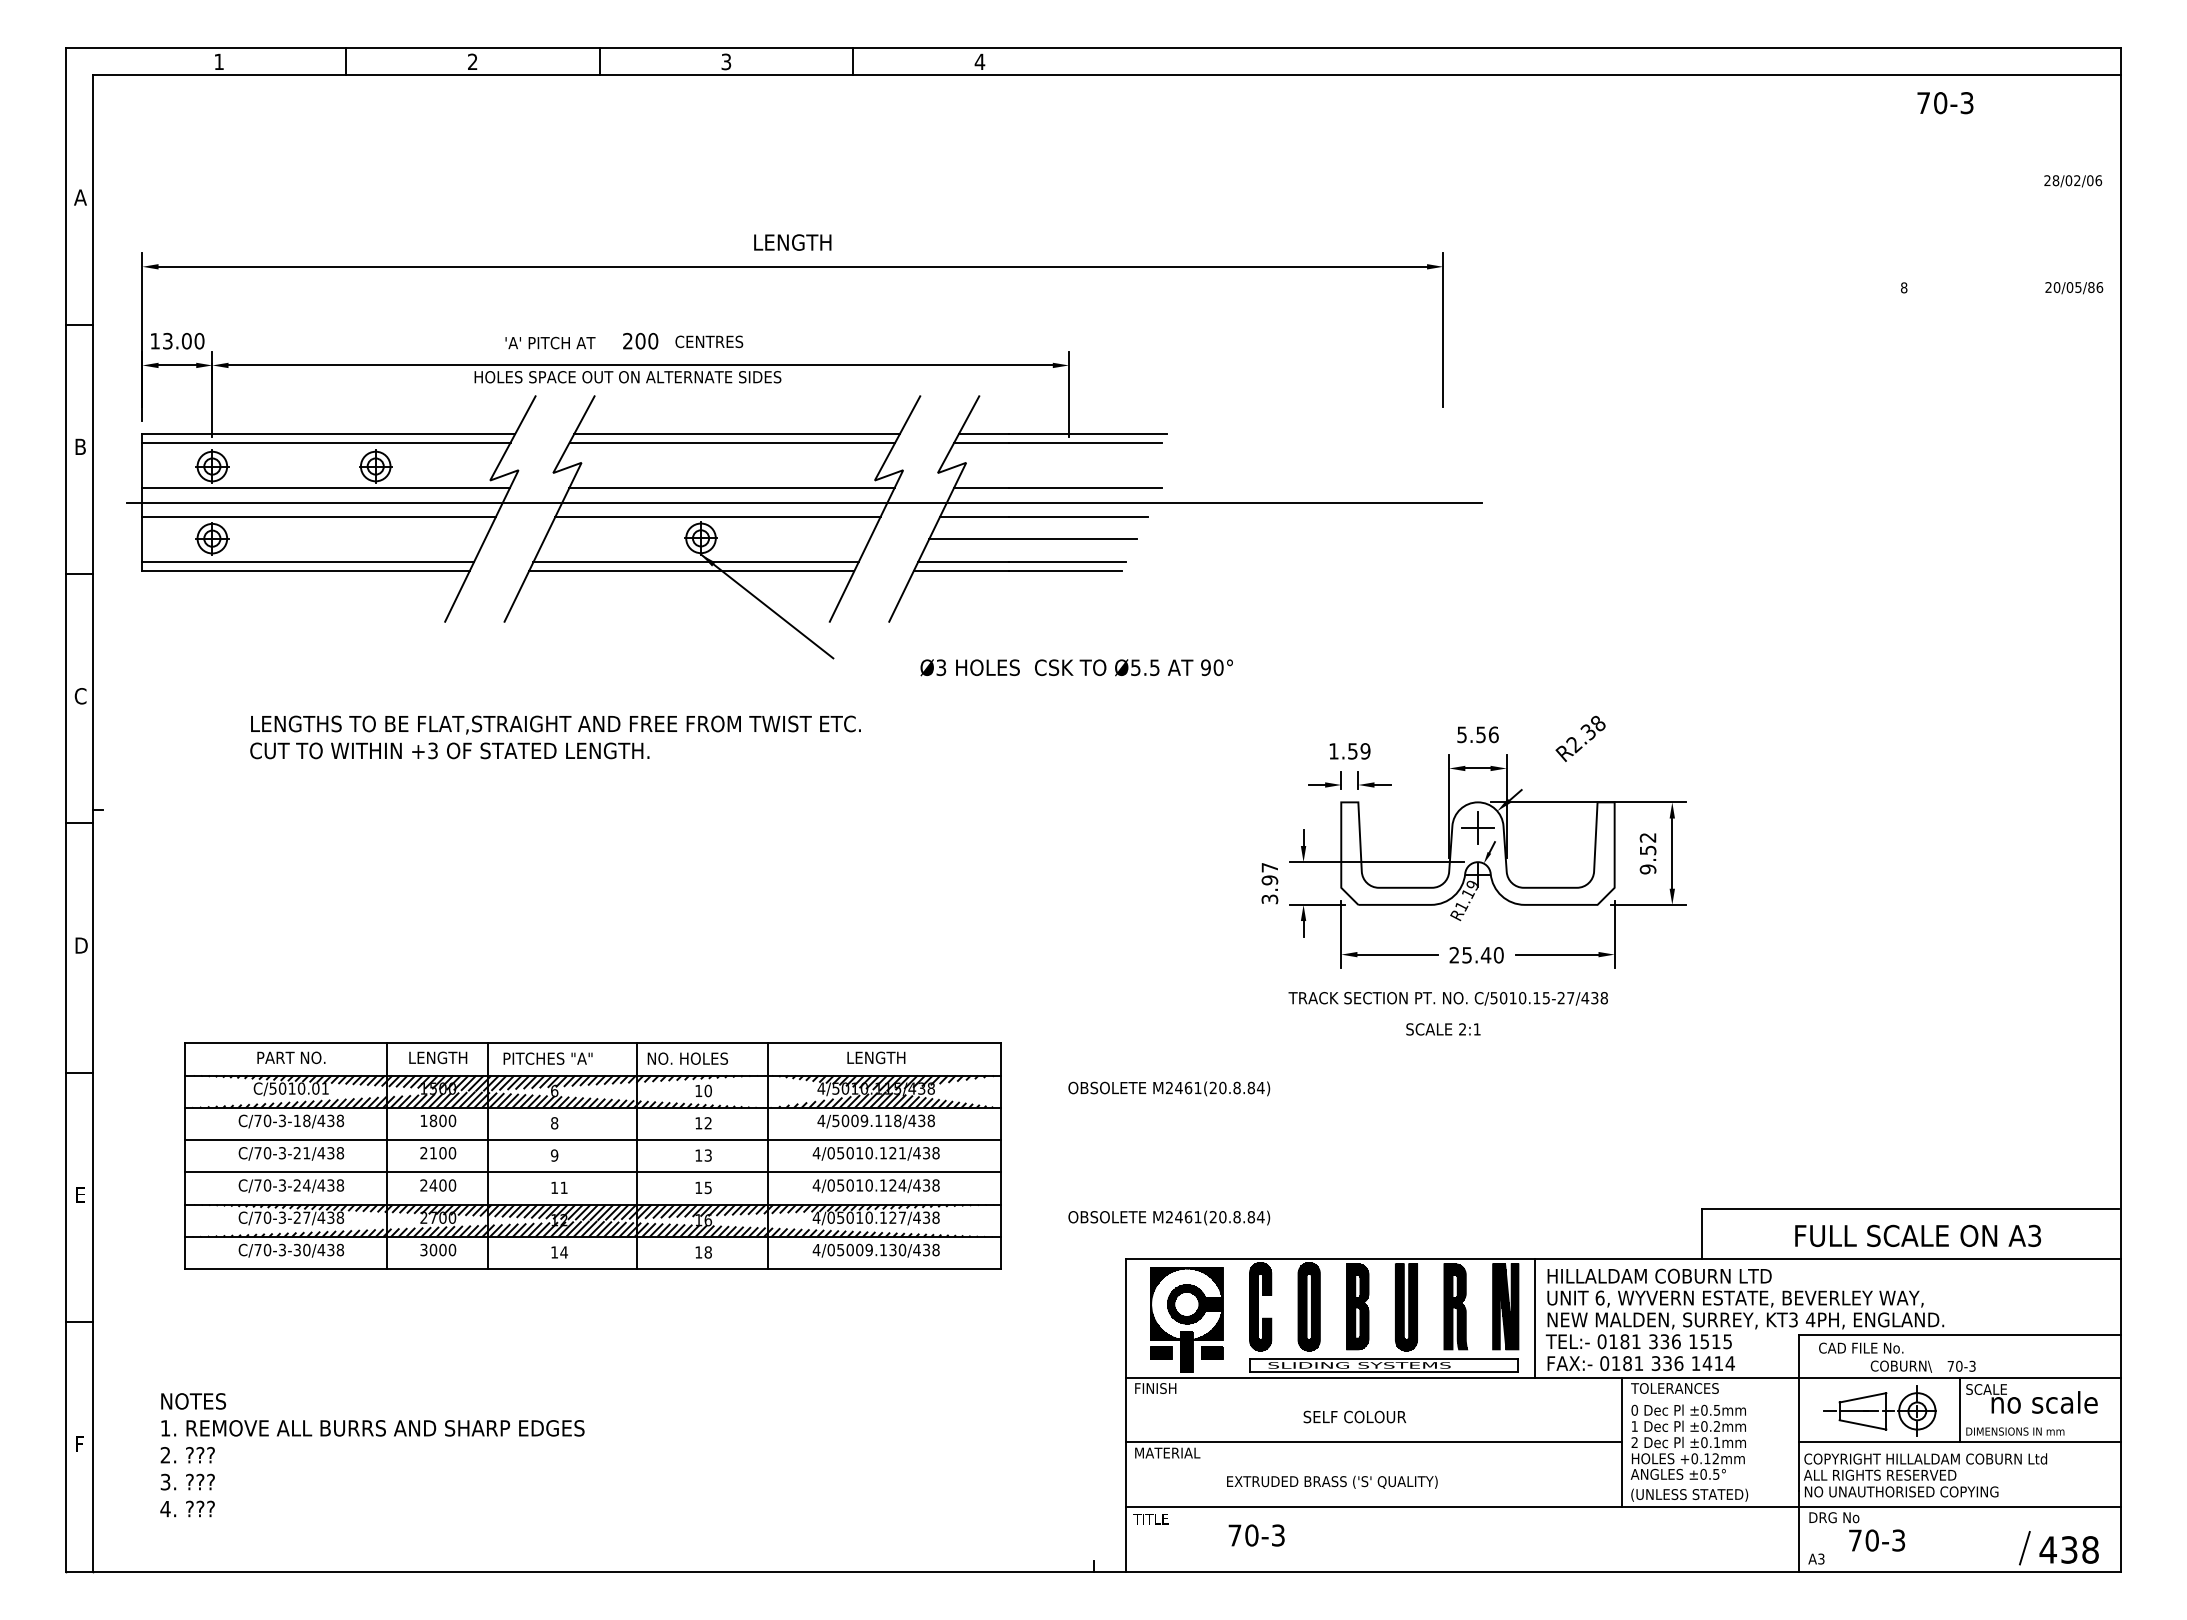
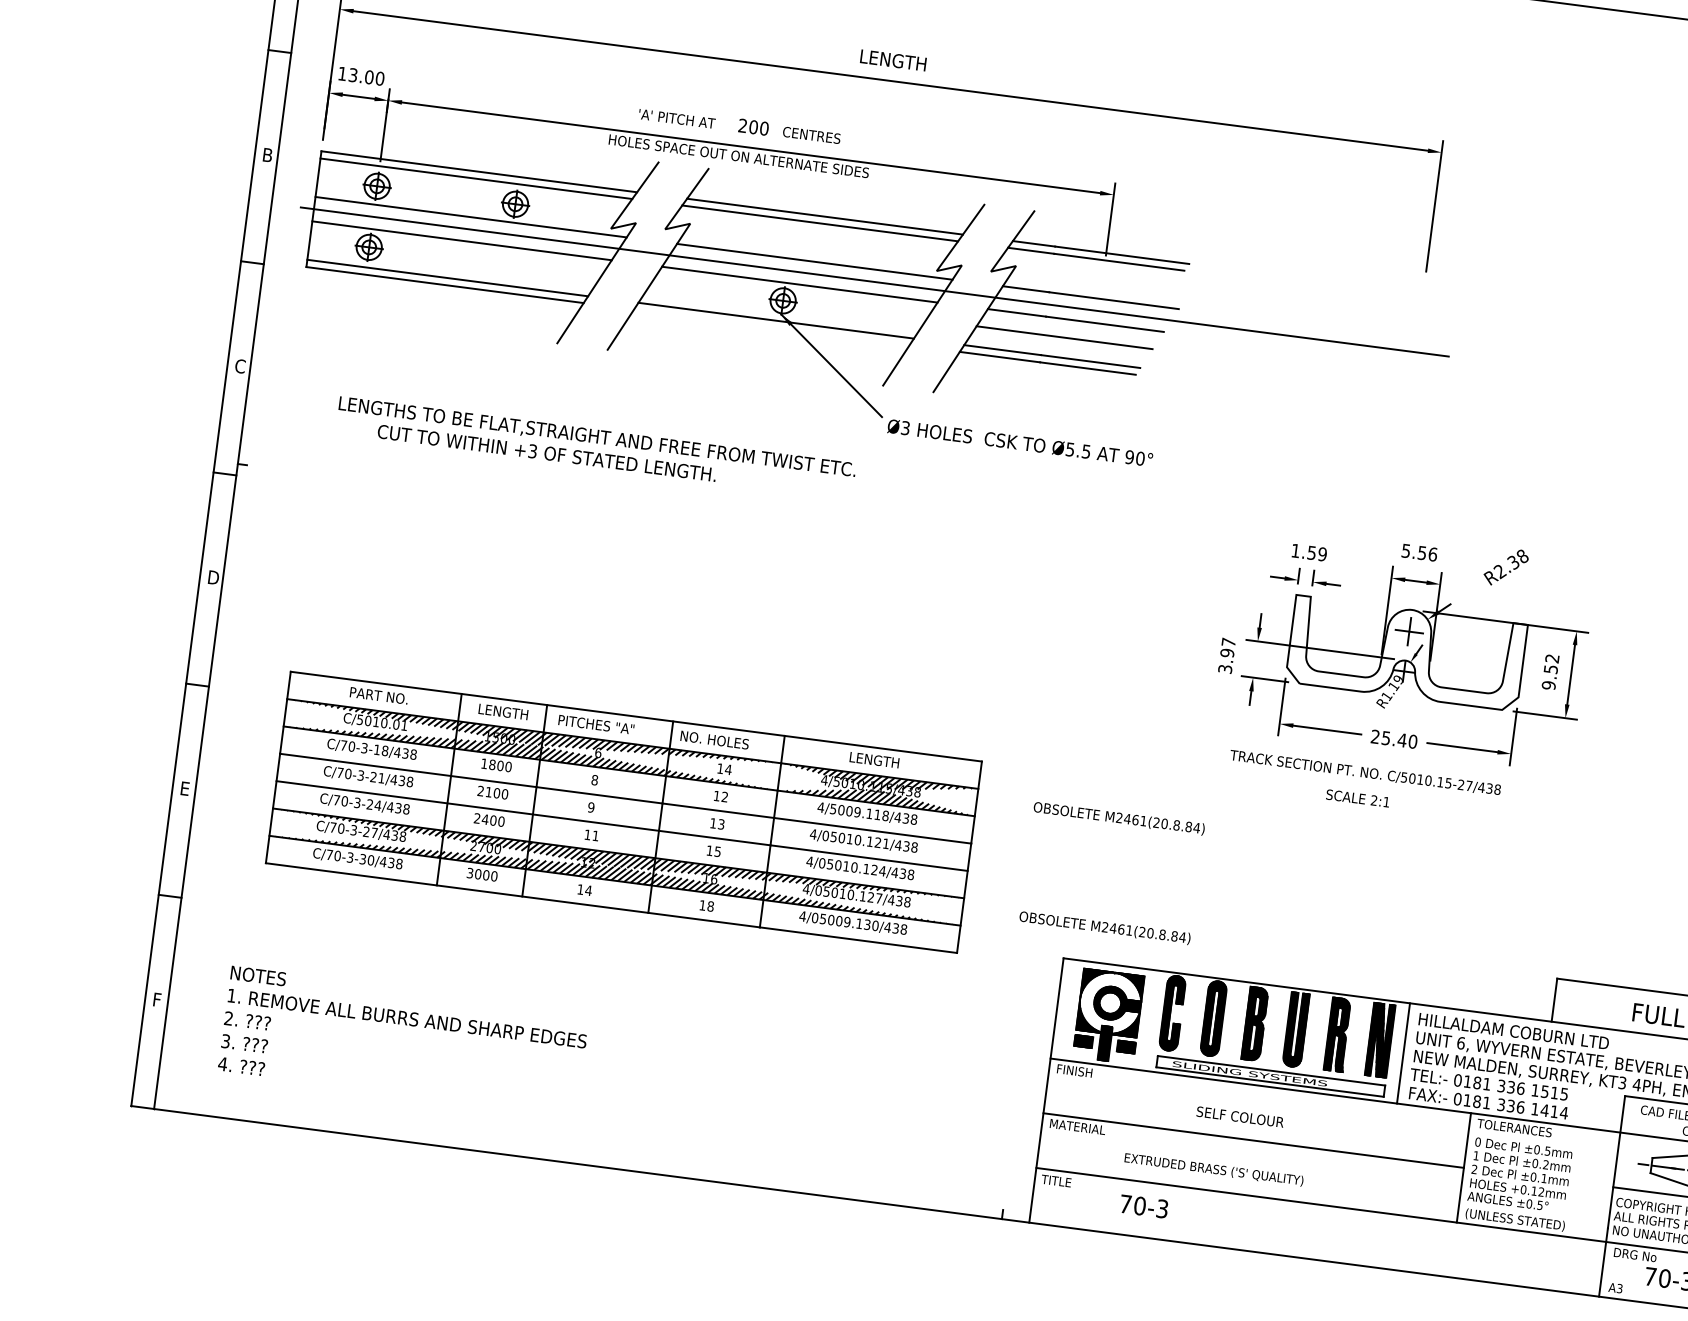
line: (691, 570) -> (771, 327), removed
text: (1076, 667) -> (1020, 442), moved
text: (555, 724) -> (597, 437), moved
text: (708, 1090) -> (728, 769), 10 -> 14

